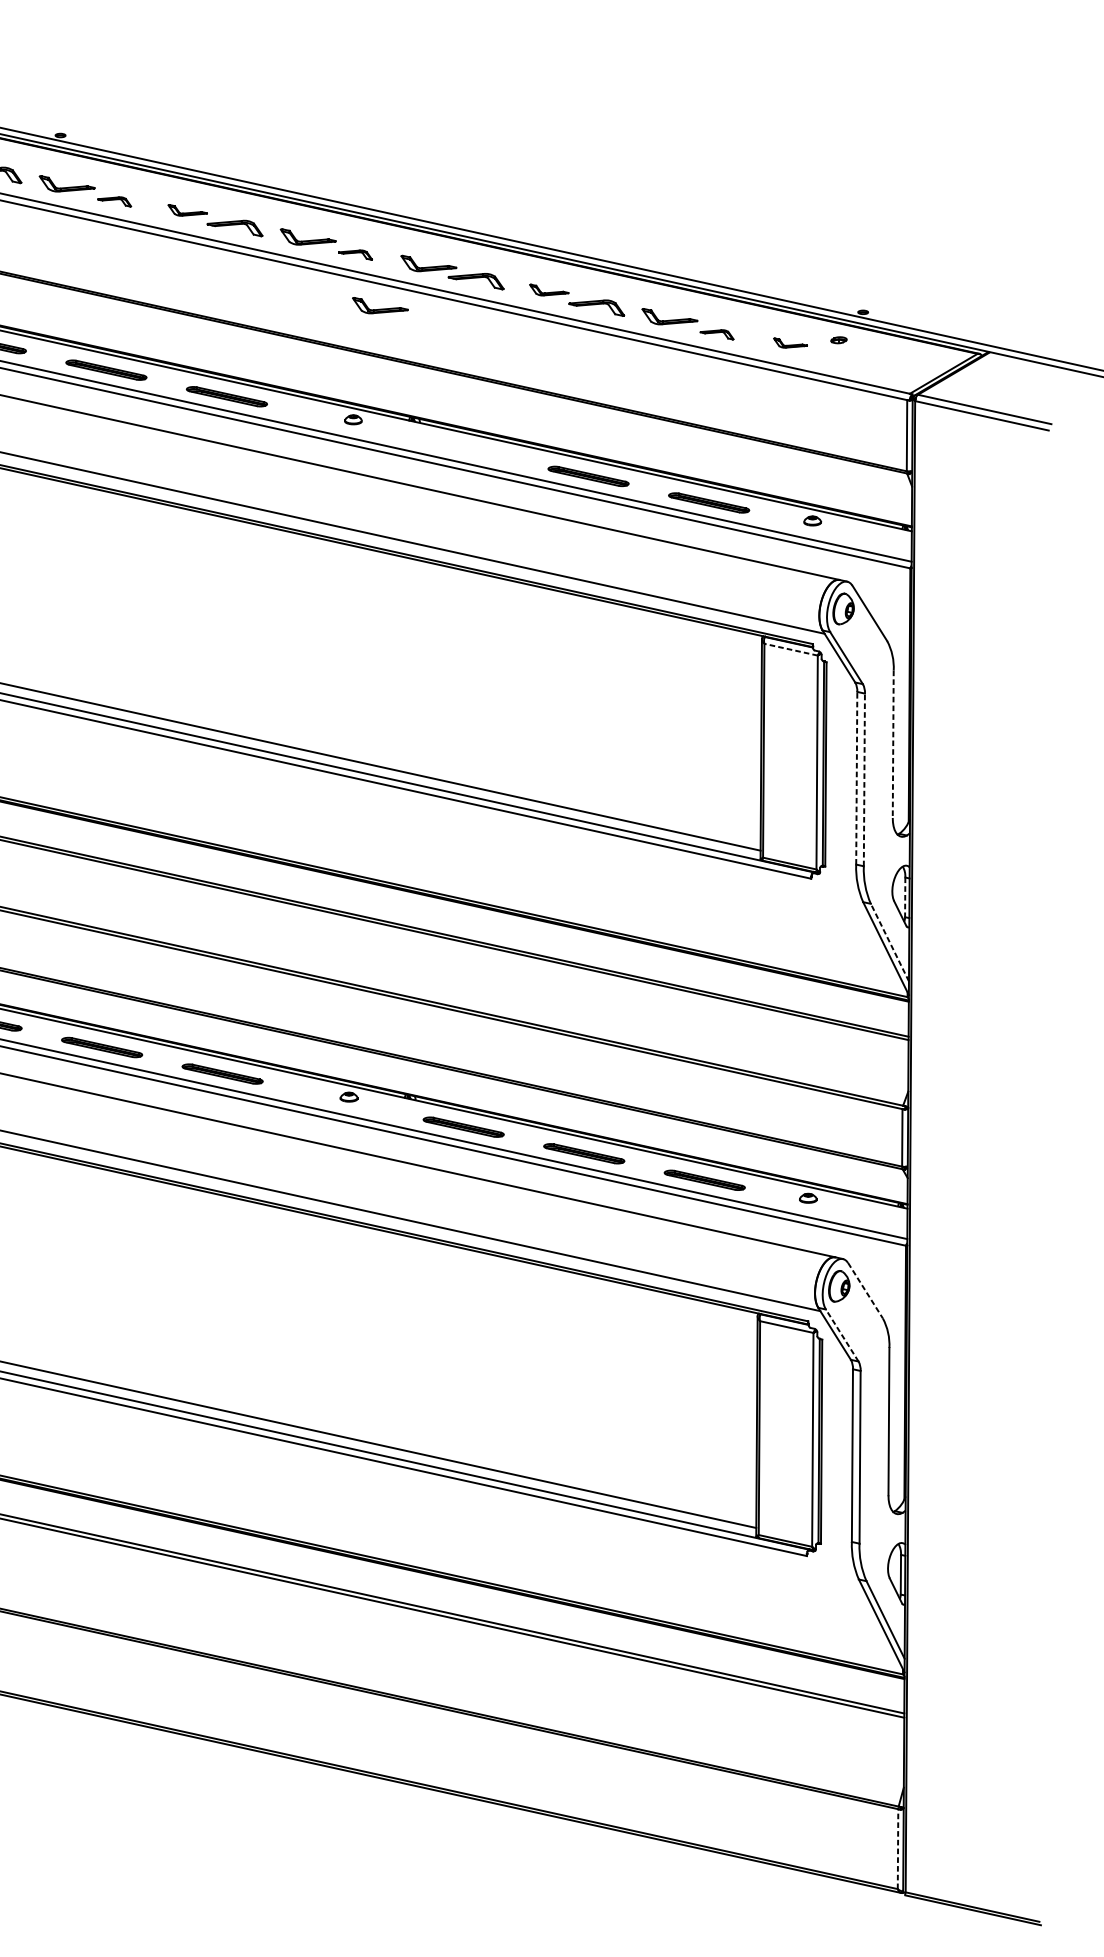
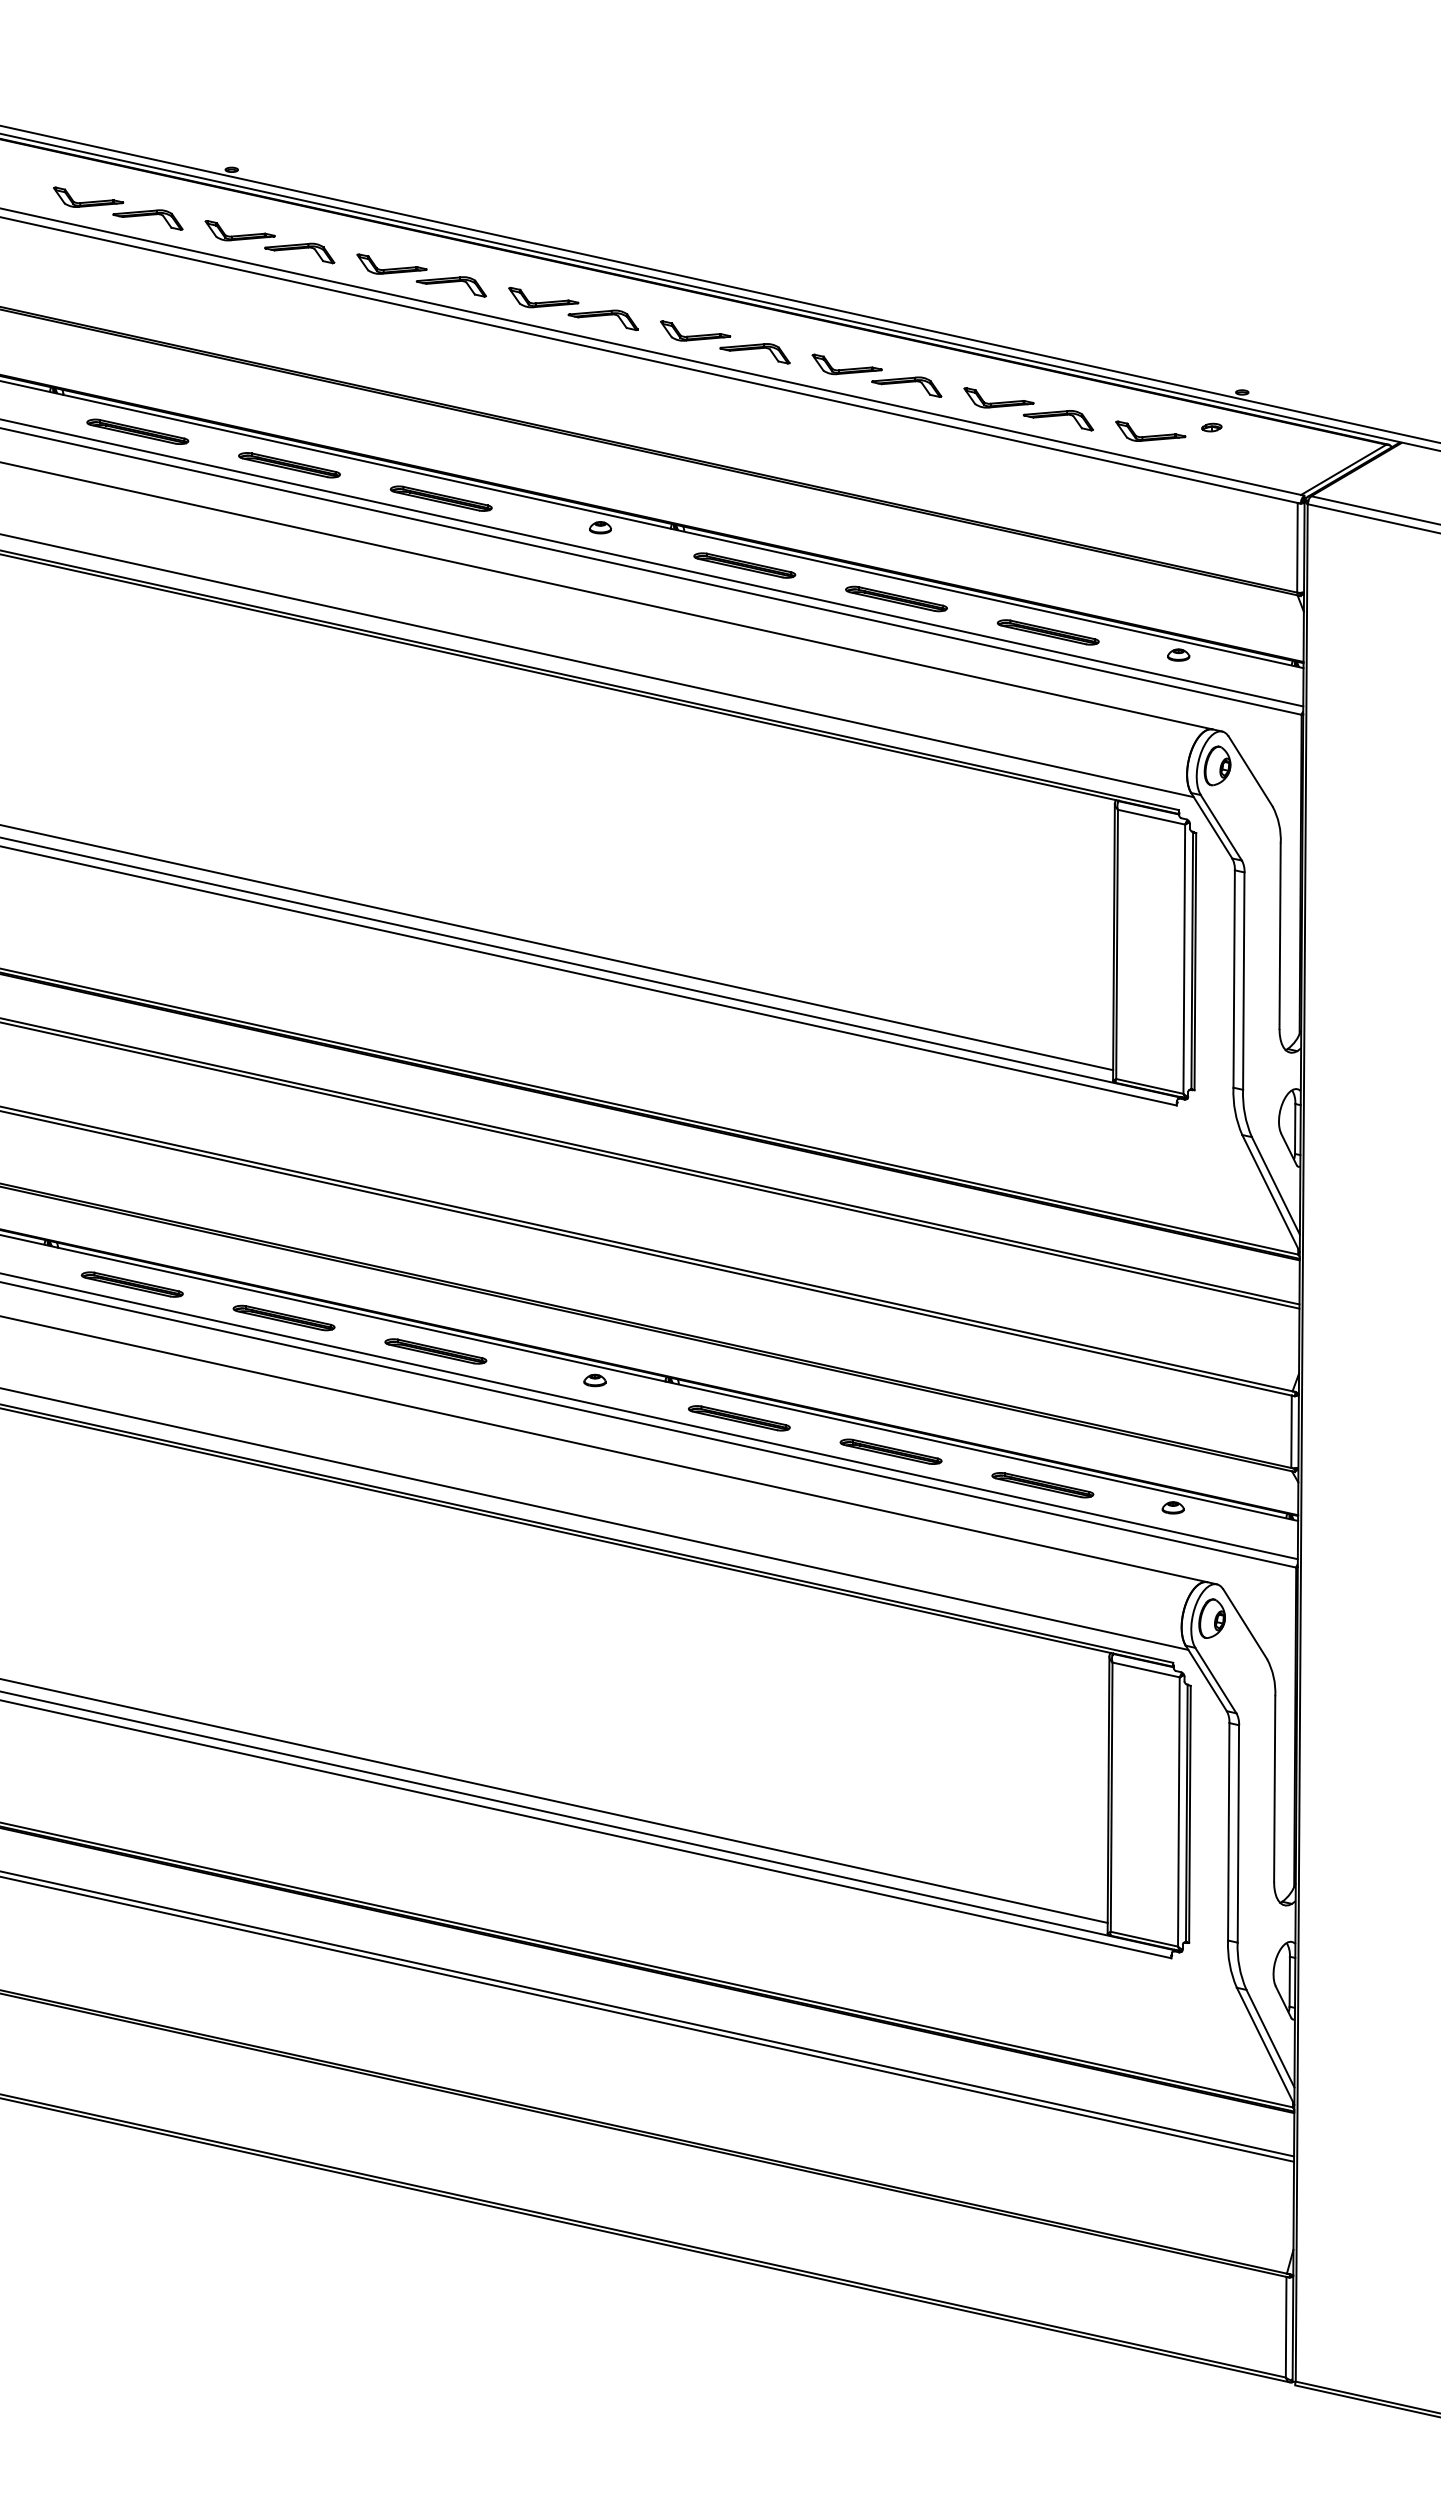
part: (114, 201) -> (299, 253), size x1.67
part: (187, 209) -> (391, 263), size x1.43
part: (355, 255) -> (602, 320), size x1.67
part: (548, 290) -> (846, 364), size x1.43
part: (380, 305) -> (634, 383), removed
part: (716, 334) -> (1057, 420), size x1.67
part: (790, 342) -> (1150, 430), size x1.67
part: (467, 449) -> (744, 565), added
line: (791, 649) -> (1151, 817), dashed -> solid
line: (893, 744) -> (1280, 936), dashed -> solid
line: (857, 778) -> (1234, 979), dashed -> solid
line: (864, 780) -> (1243, 981), dashed -> solid
line: (905, 896) -> (1295, 1128), dashed -> solid
line: (889, 942) -> (1275, 1185), dashed -> solid
line: (865, 1290) -> (1245, 1624), dashed -> solid
line: (841, 1335) -> (1215, 1680), dashed -> solid
line: (898, 1848) -> (1286, 2326), dashed -> solid

